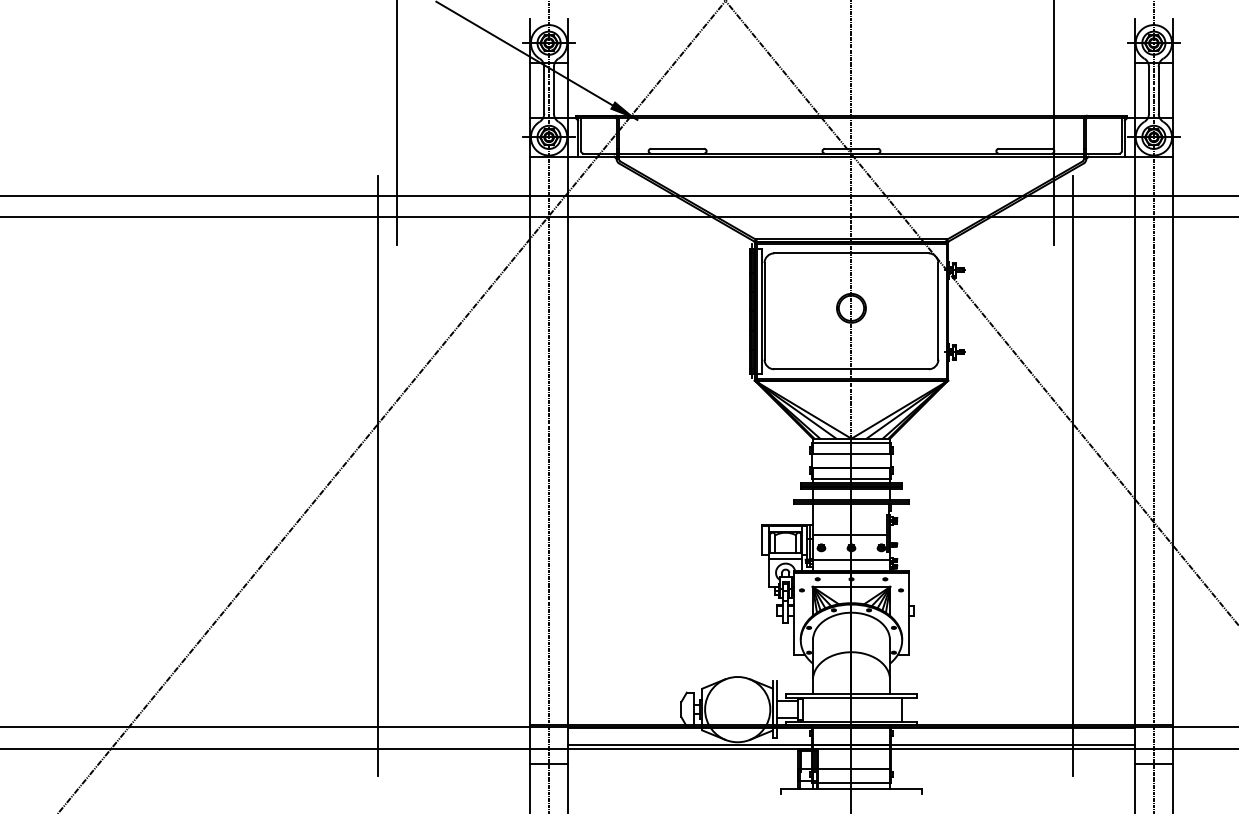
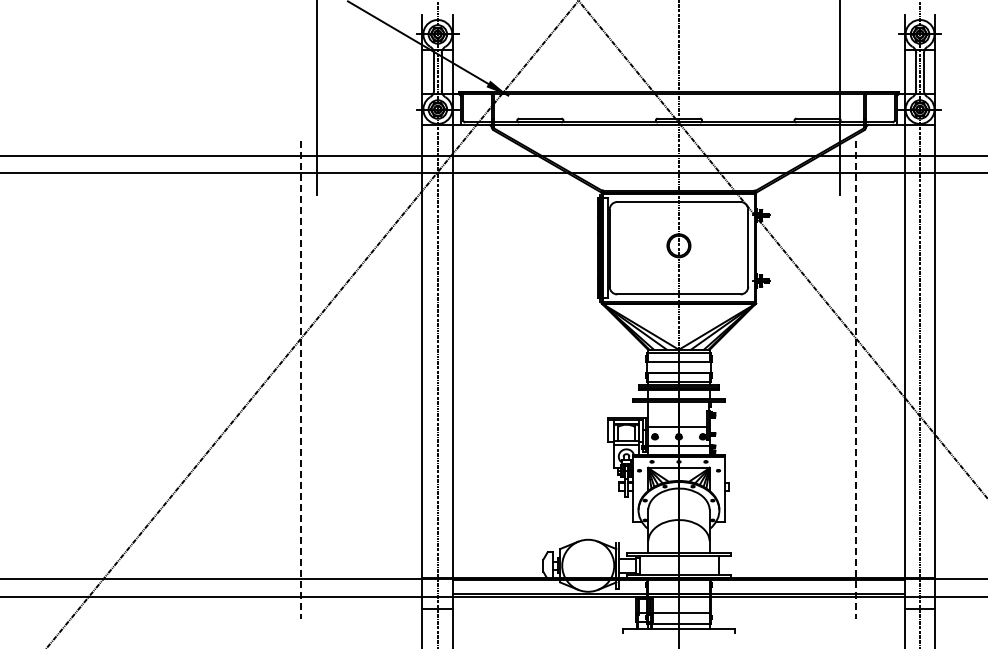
line: (378, 475) -> (301, 379), solid -> dashed
line: (1072, 475) -> (855, 379), solid -> dashed

